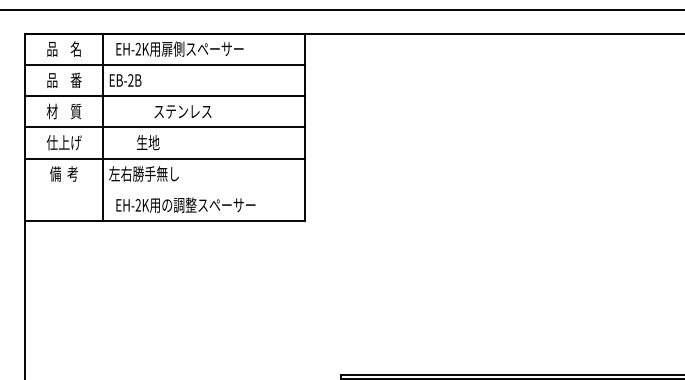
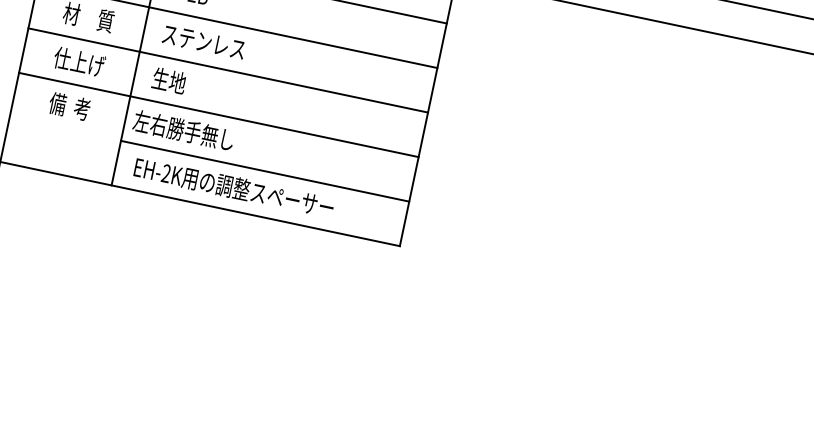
text: (182, 111) -> (203, 41), moved
text: (147, 142) -> (168, 80), moved
line: (204, 189) -> (265, 170), added

